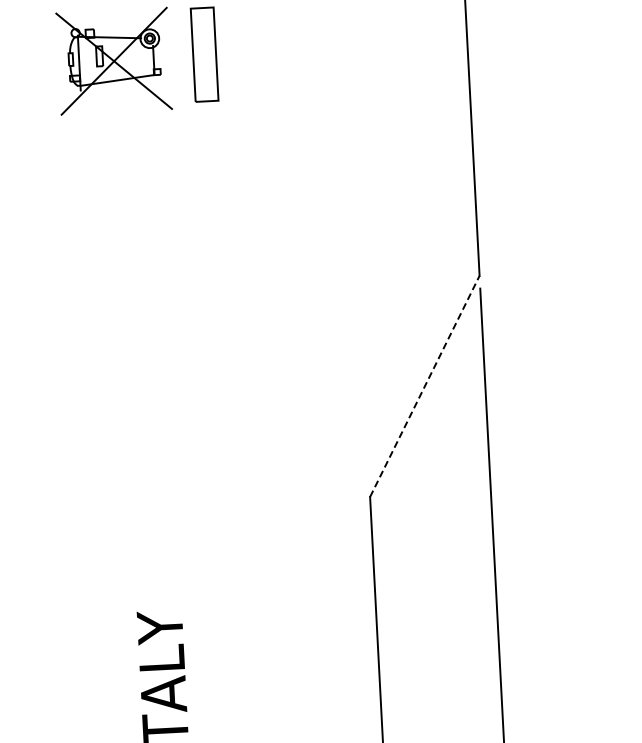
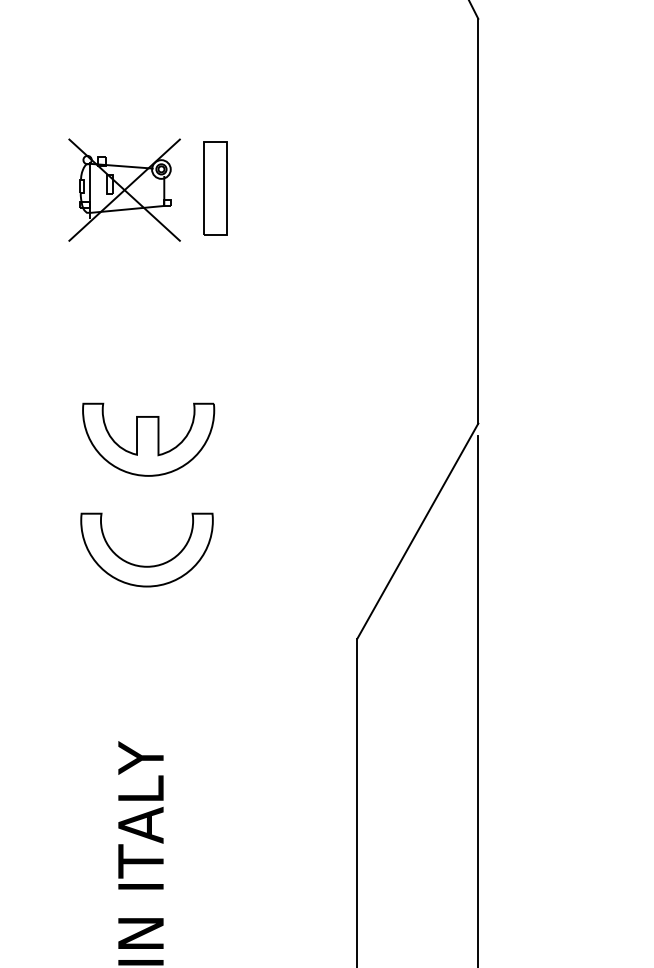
part: (151, 309) -> (148, 439), added
line: (425, 385) -> (418, 530), dashed -> solid
part: (155, 434) -> (146, 565), added

